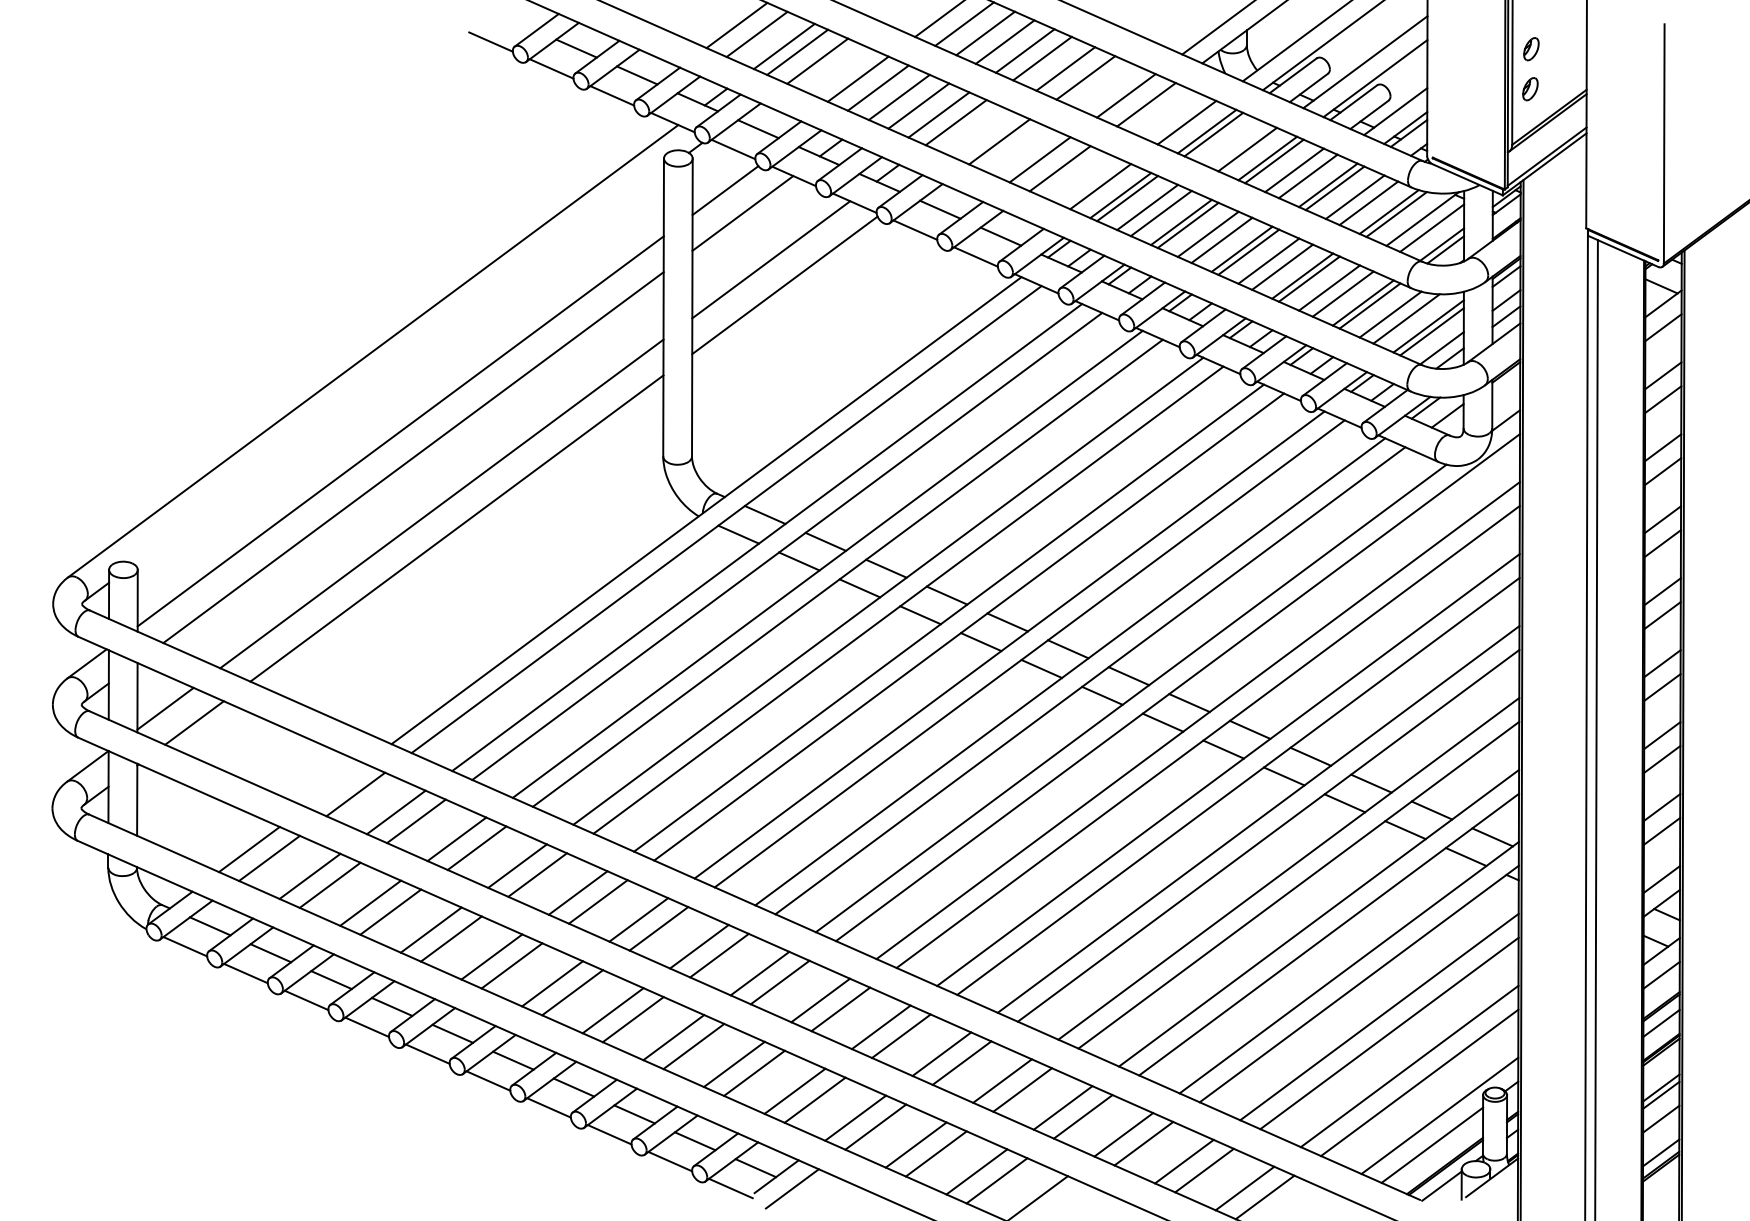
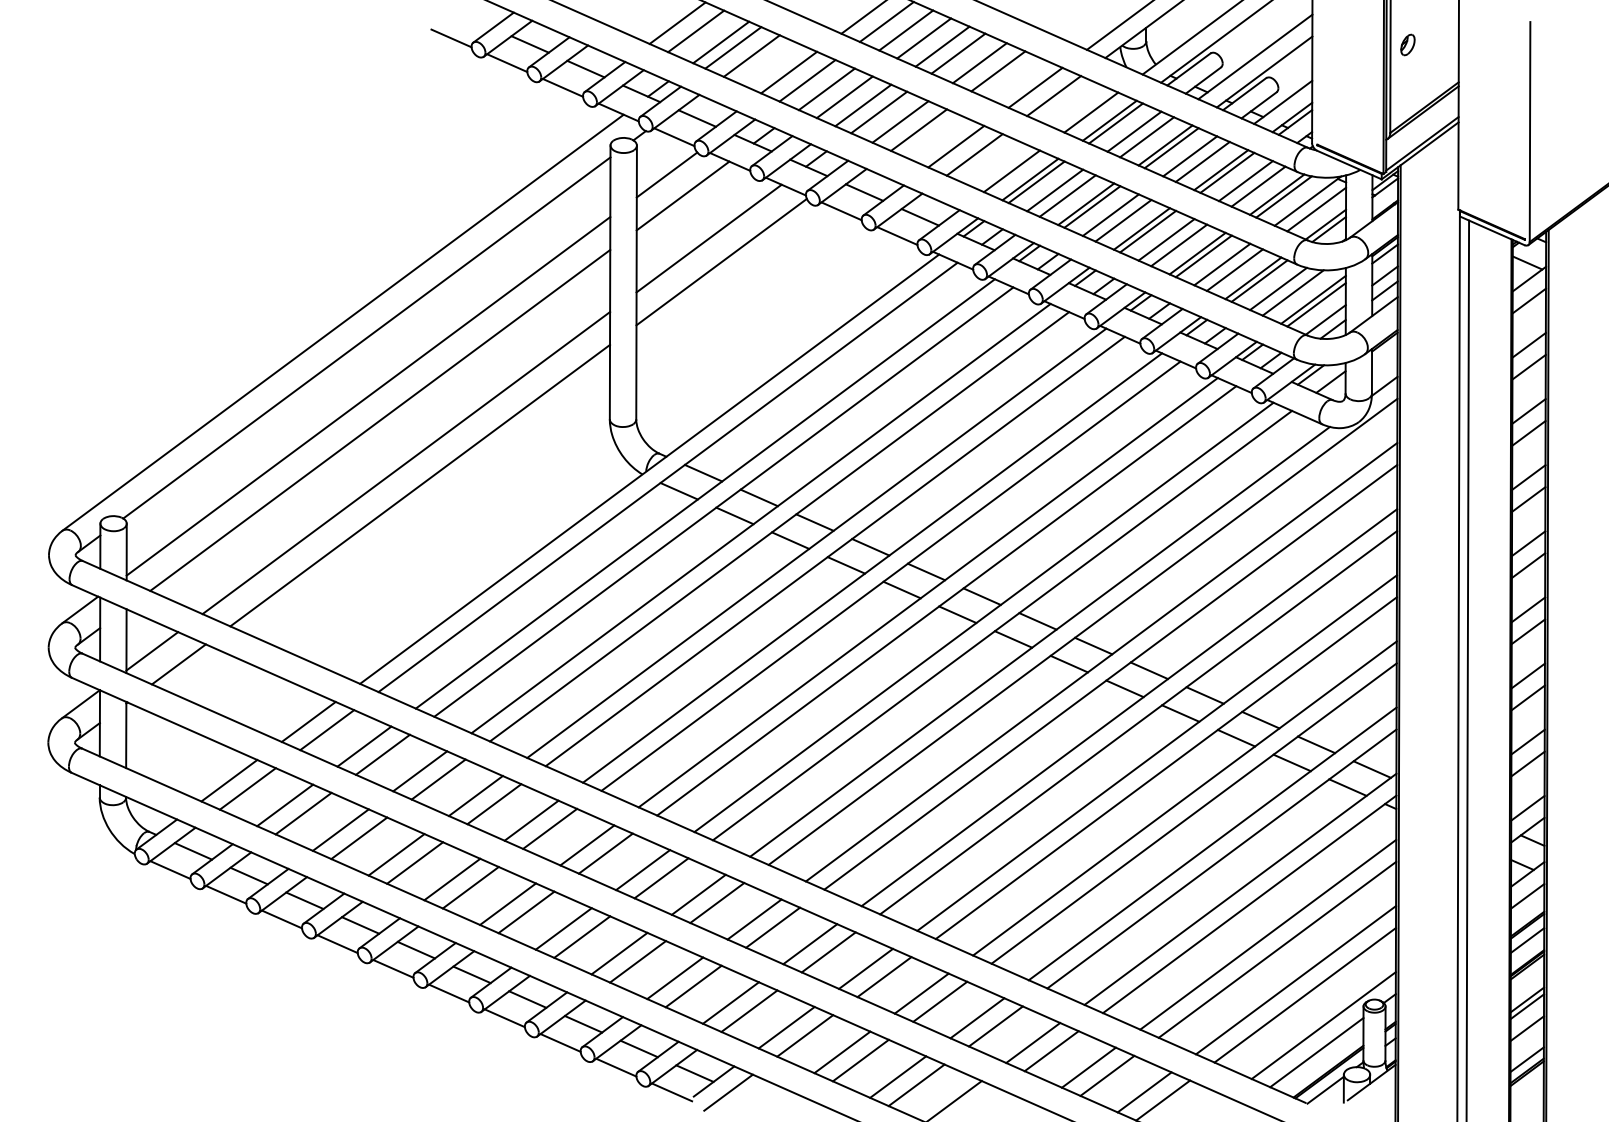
part: (1530, 89) -> (1407, 82), removed
line: (979, 132) -> (900, 121), added
line: (1233, 143) -> (1134, 131), added
line: (398, 367) -> (366, 337), added
line: (335, 785) -> (308, 721), added

